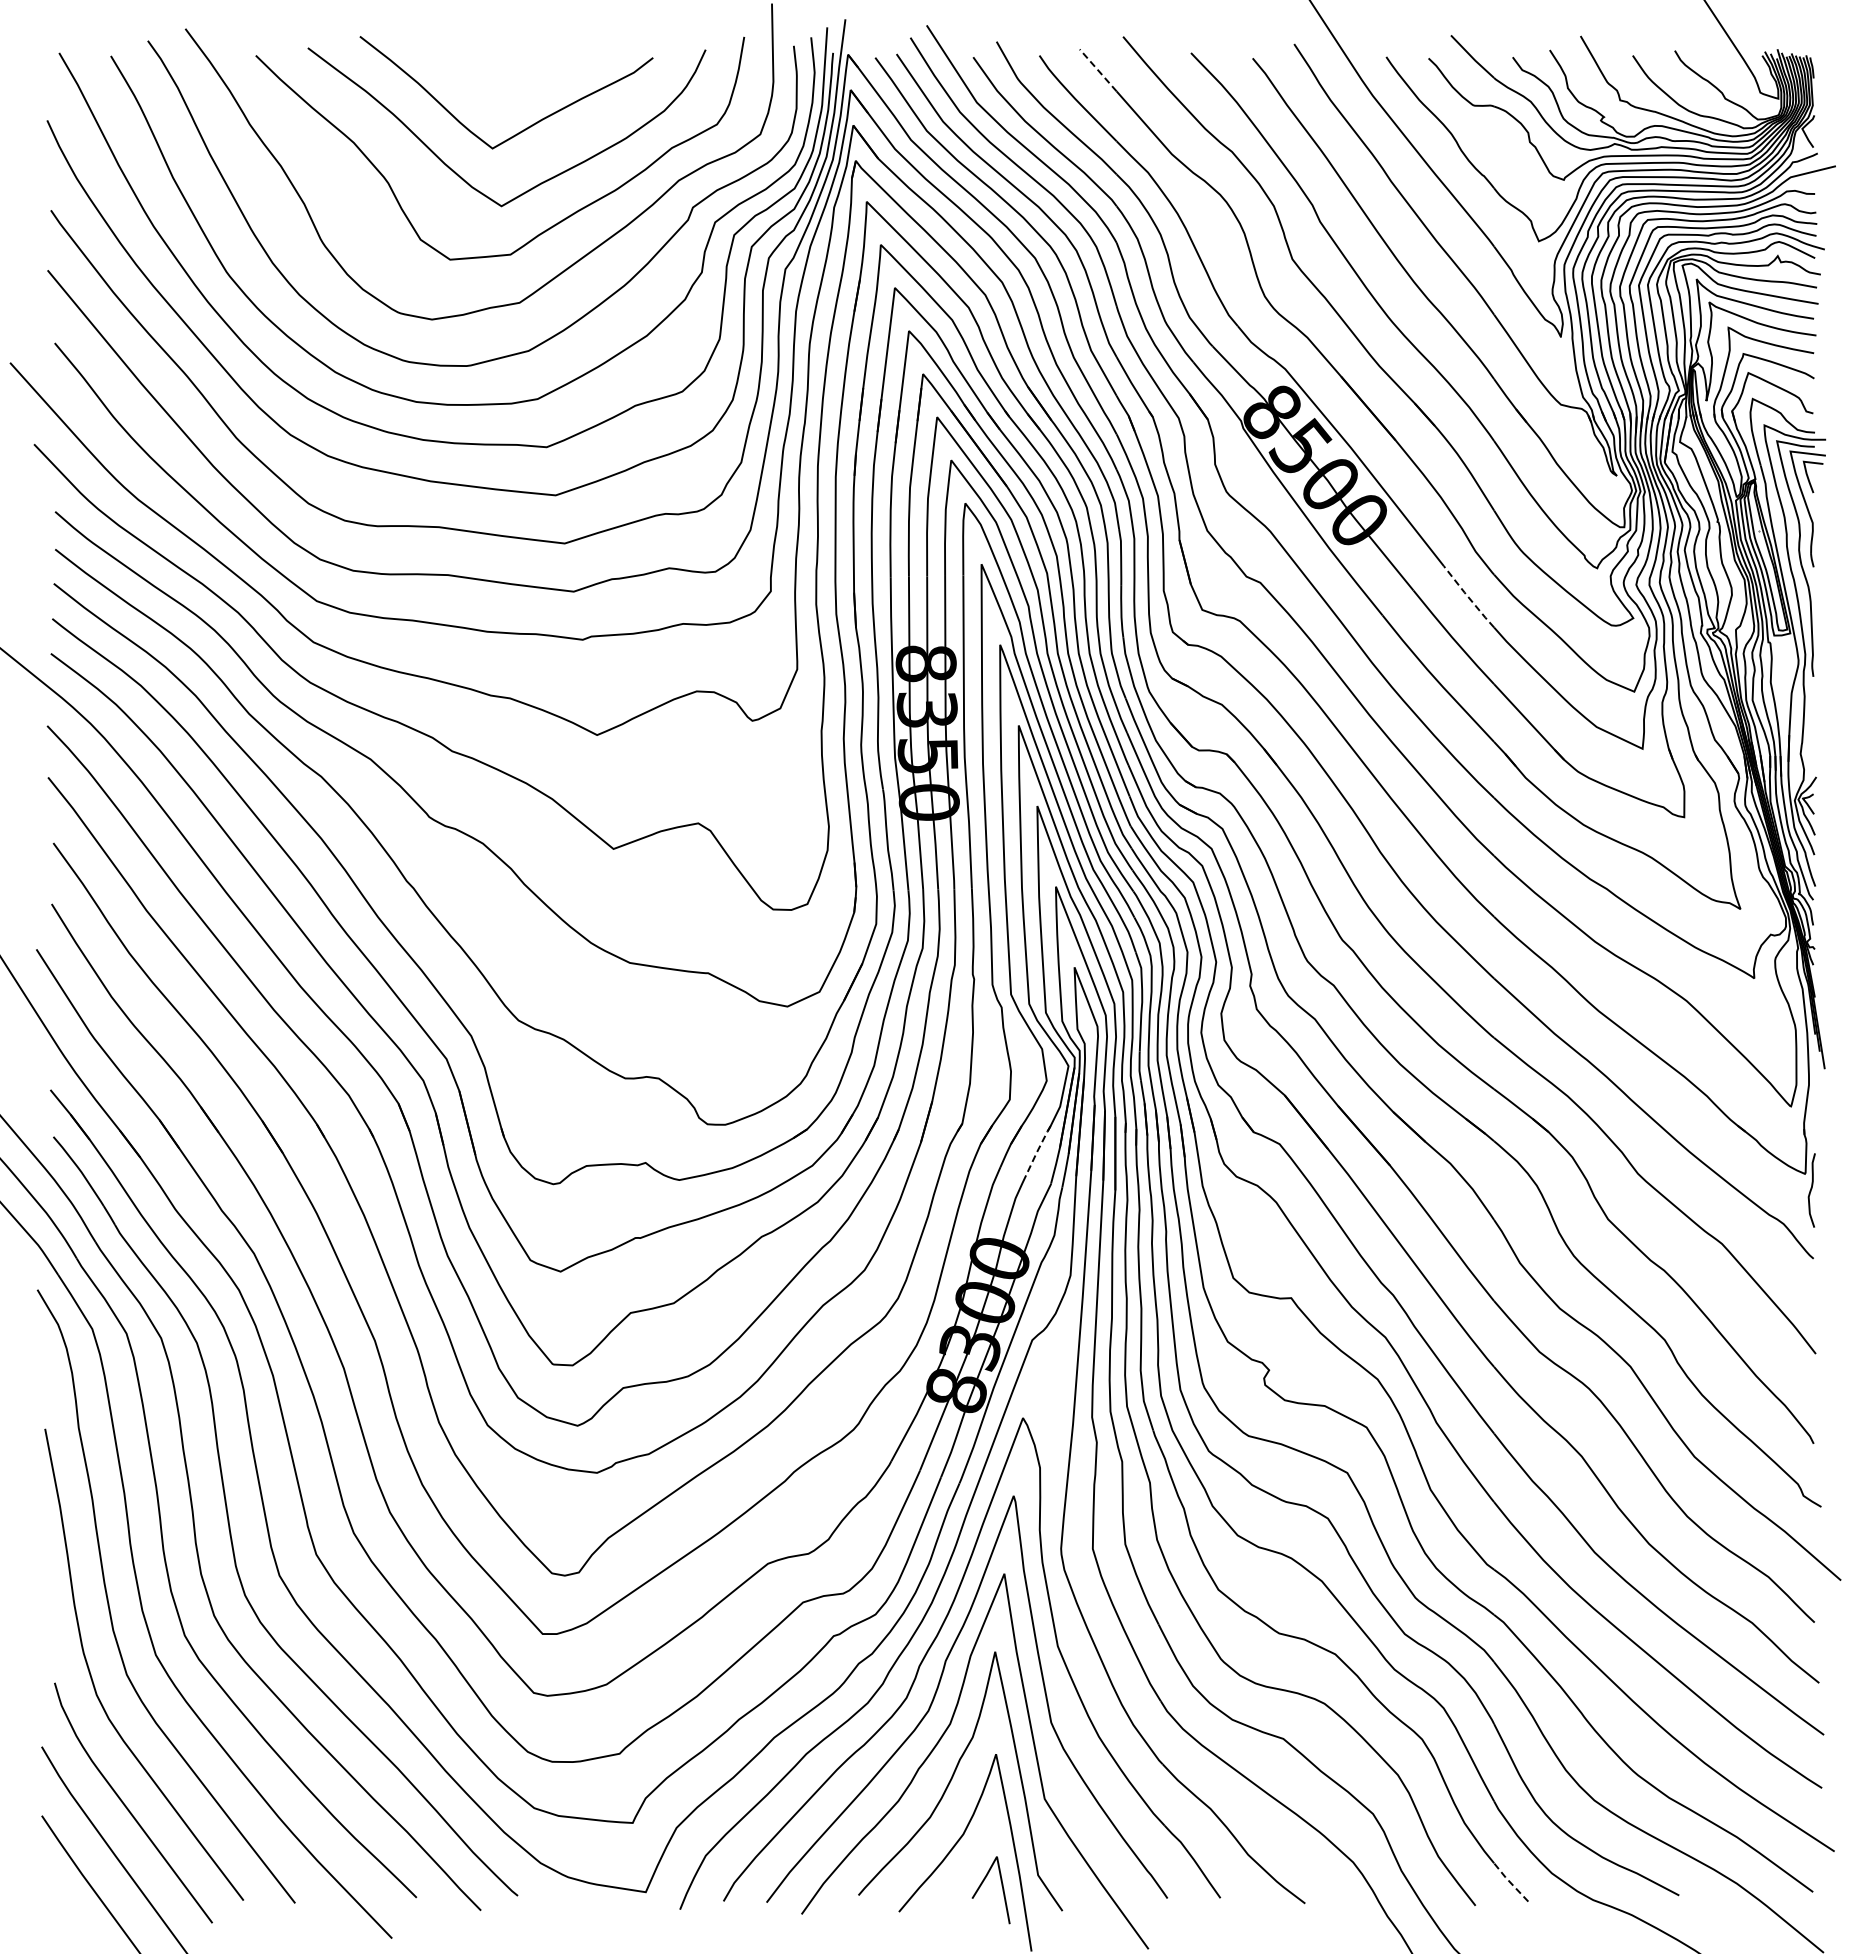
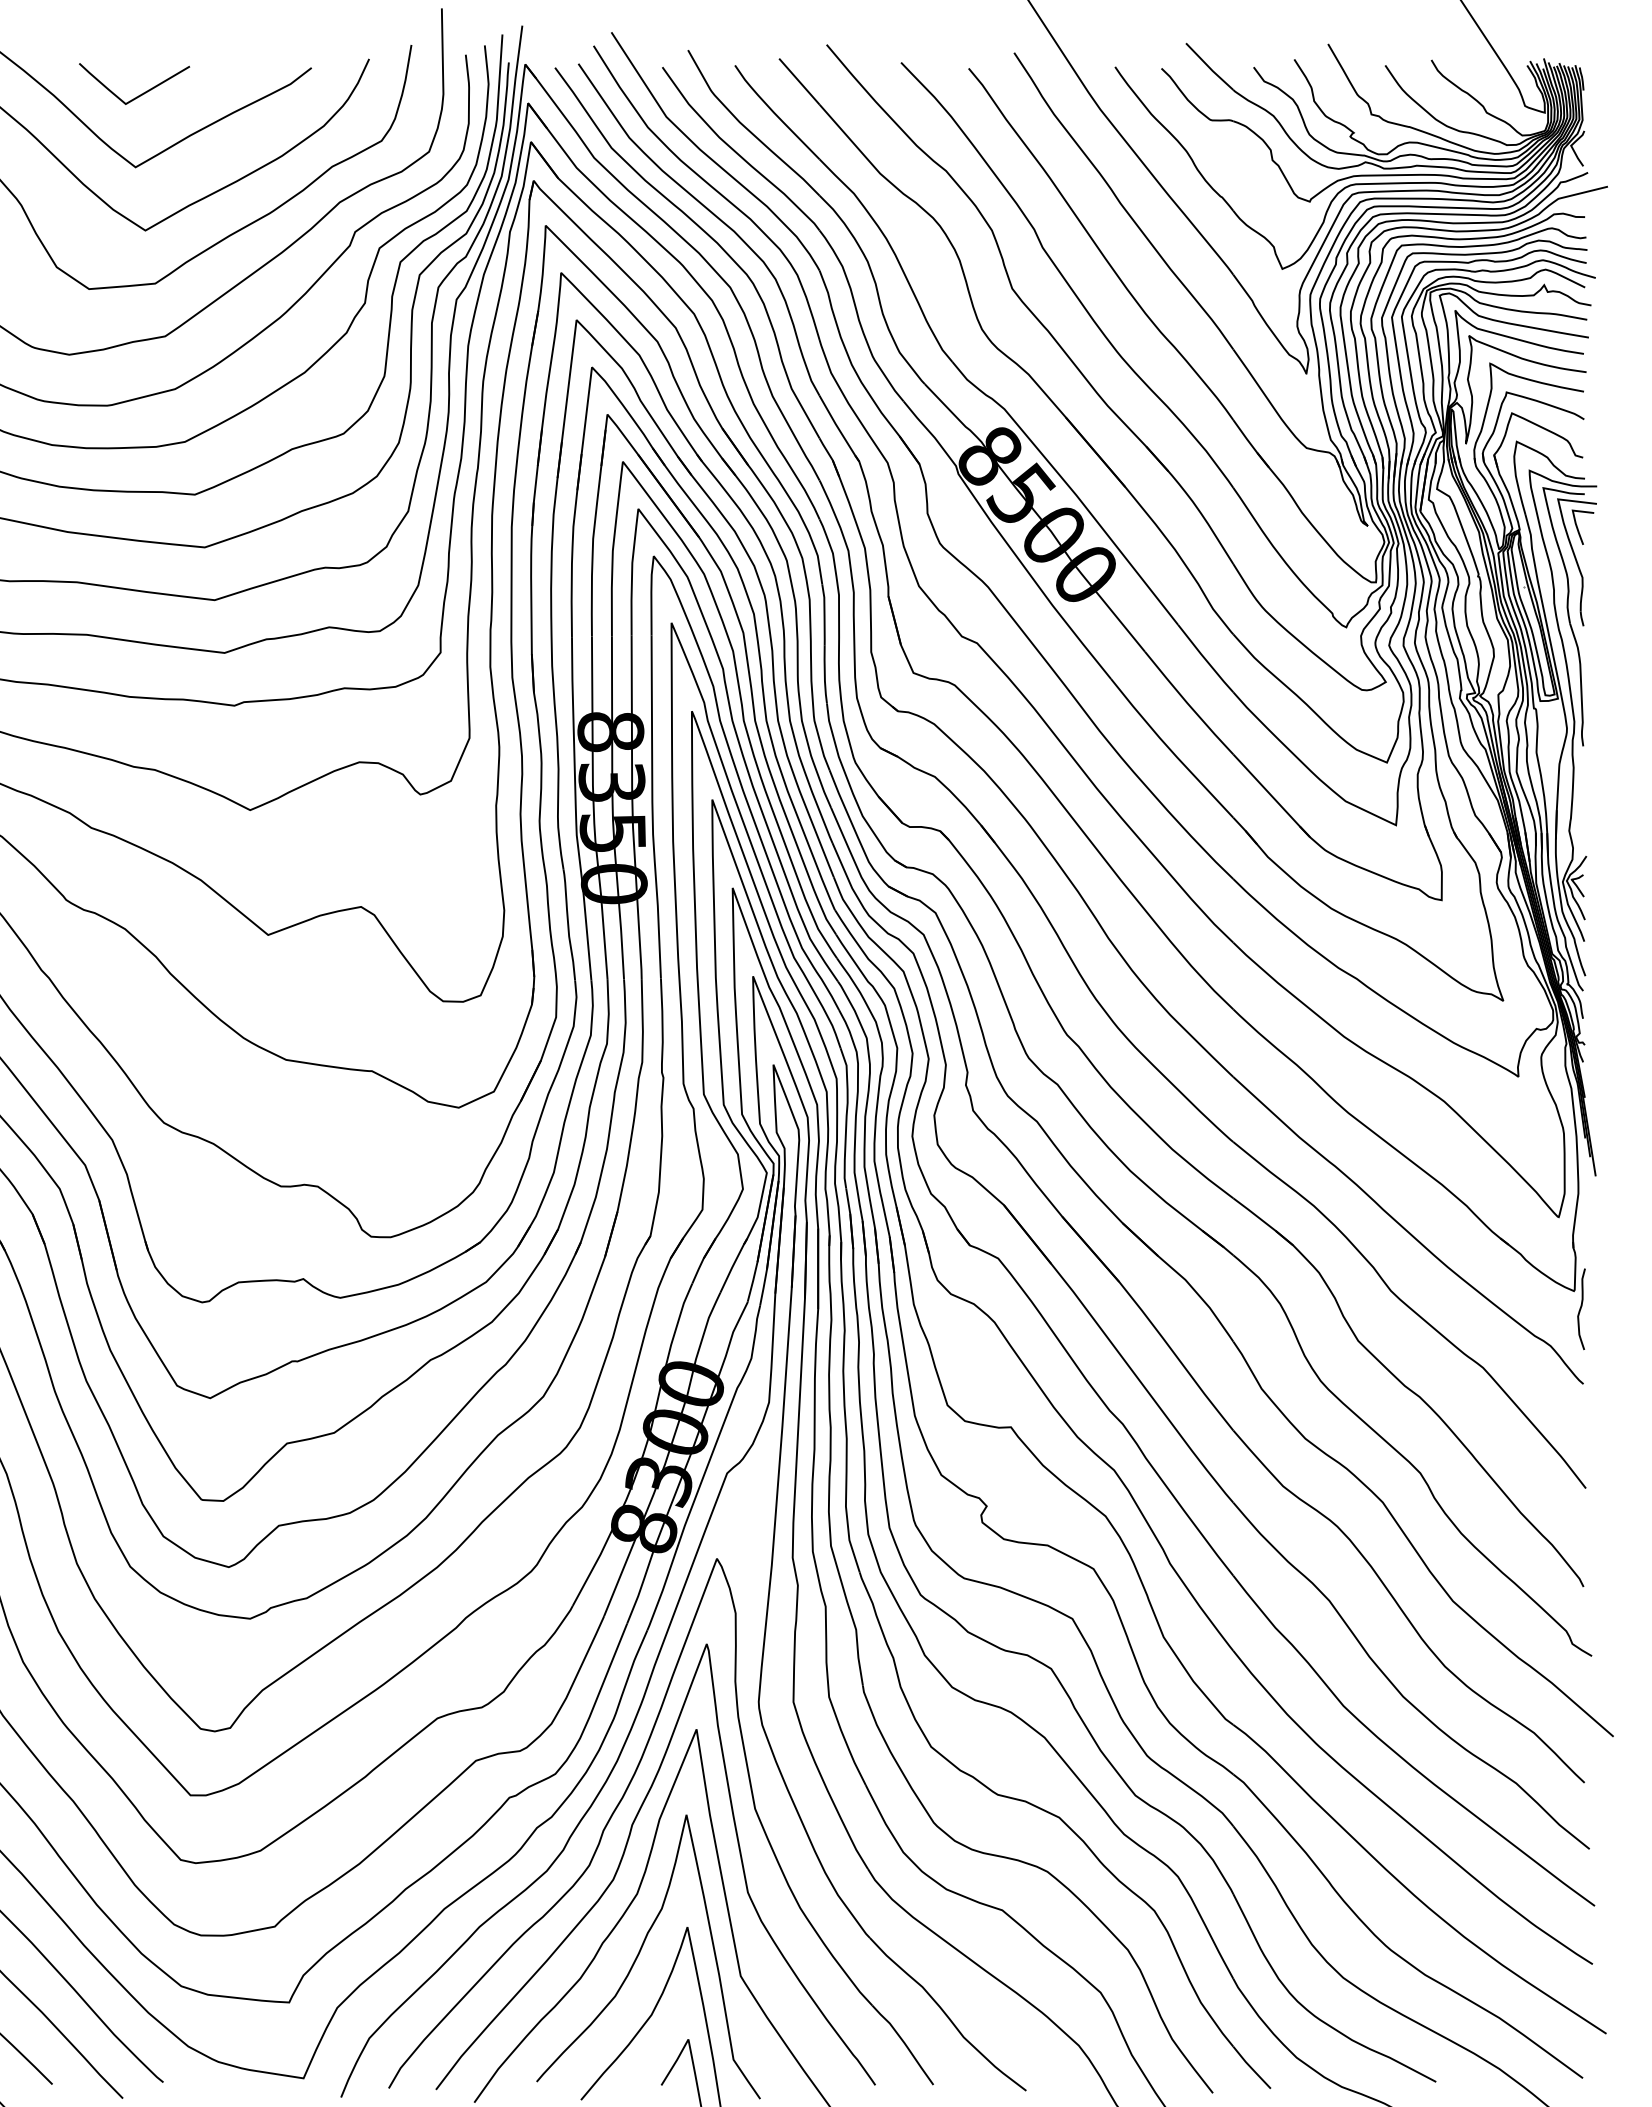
line: (1098, 70) -> (799, 81), dashed -> solid
curve: (495, 82) -> (138, 94), added
line: (1468, 597) -> (1205, 659), dashed -> solid
line: (1037, 1150) -> (732, 1265), dashed -> solid
line: (1510, 1882) -> (1251, 2067), dashed -> solid

